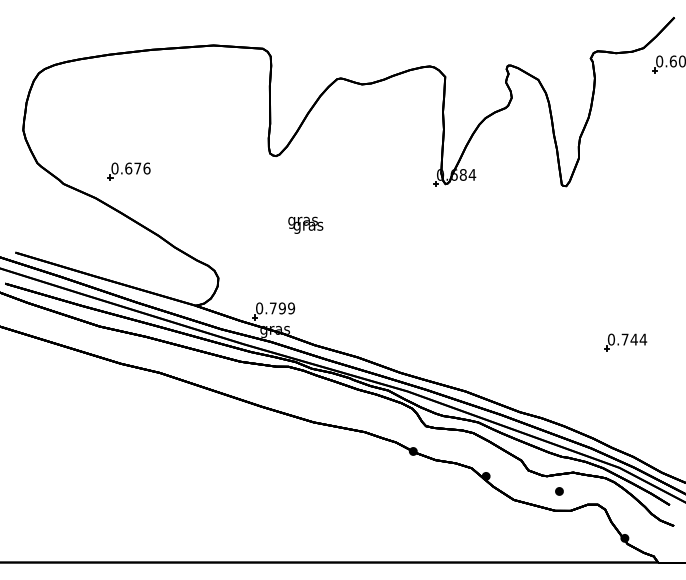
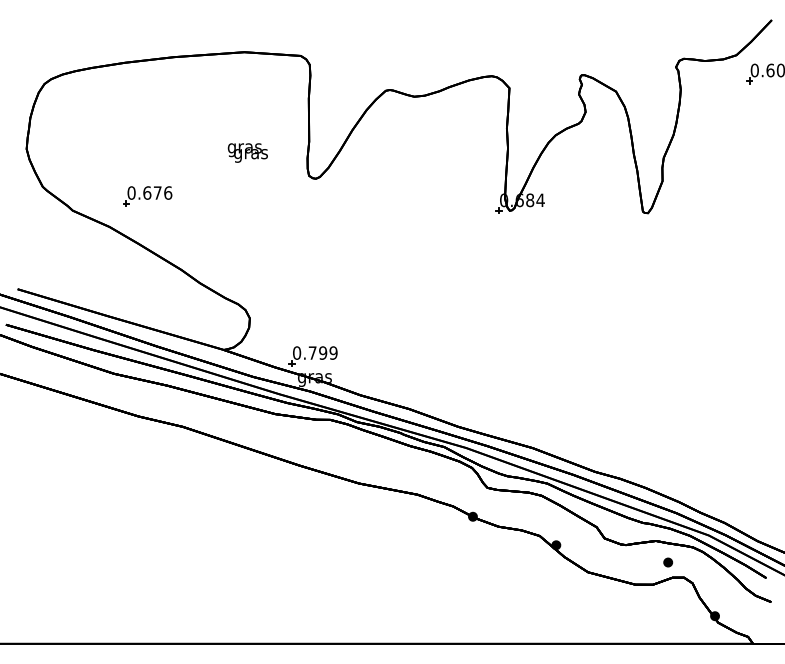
text: (305, 224) -> (247, 152), moved
part: (625, 342) -> (715, 392), removed
part: (559, 491) -> (668, 562), moved

